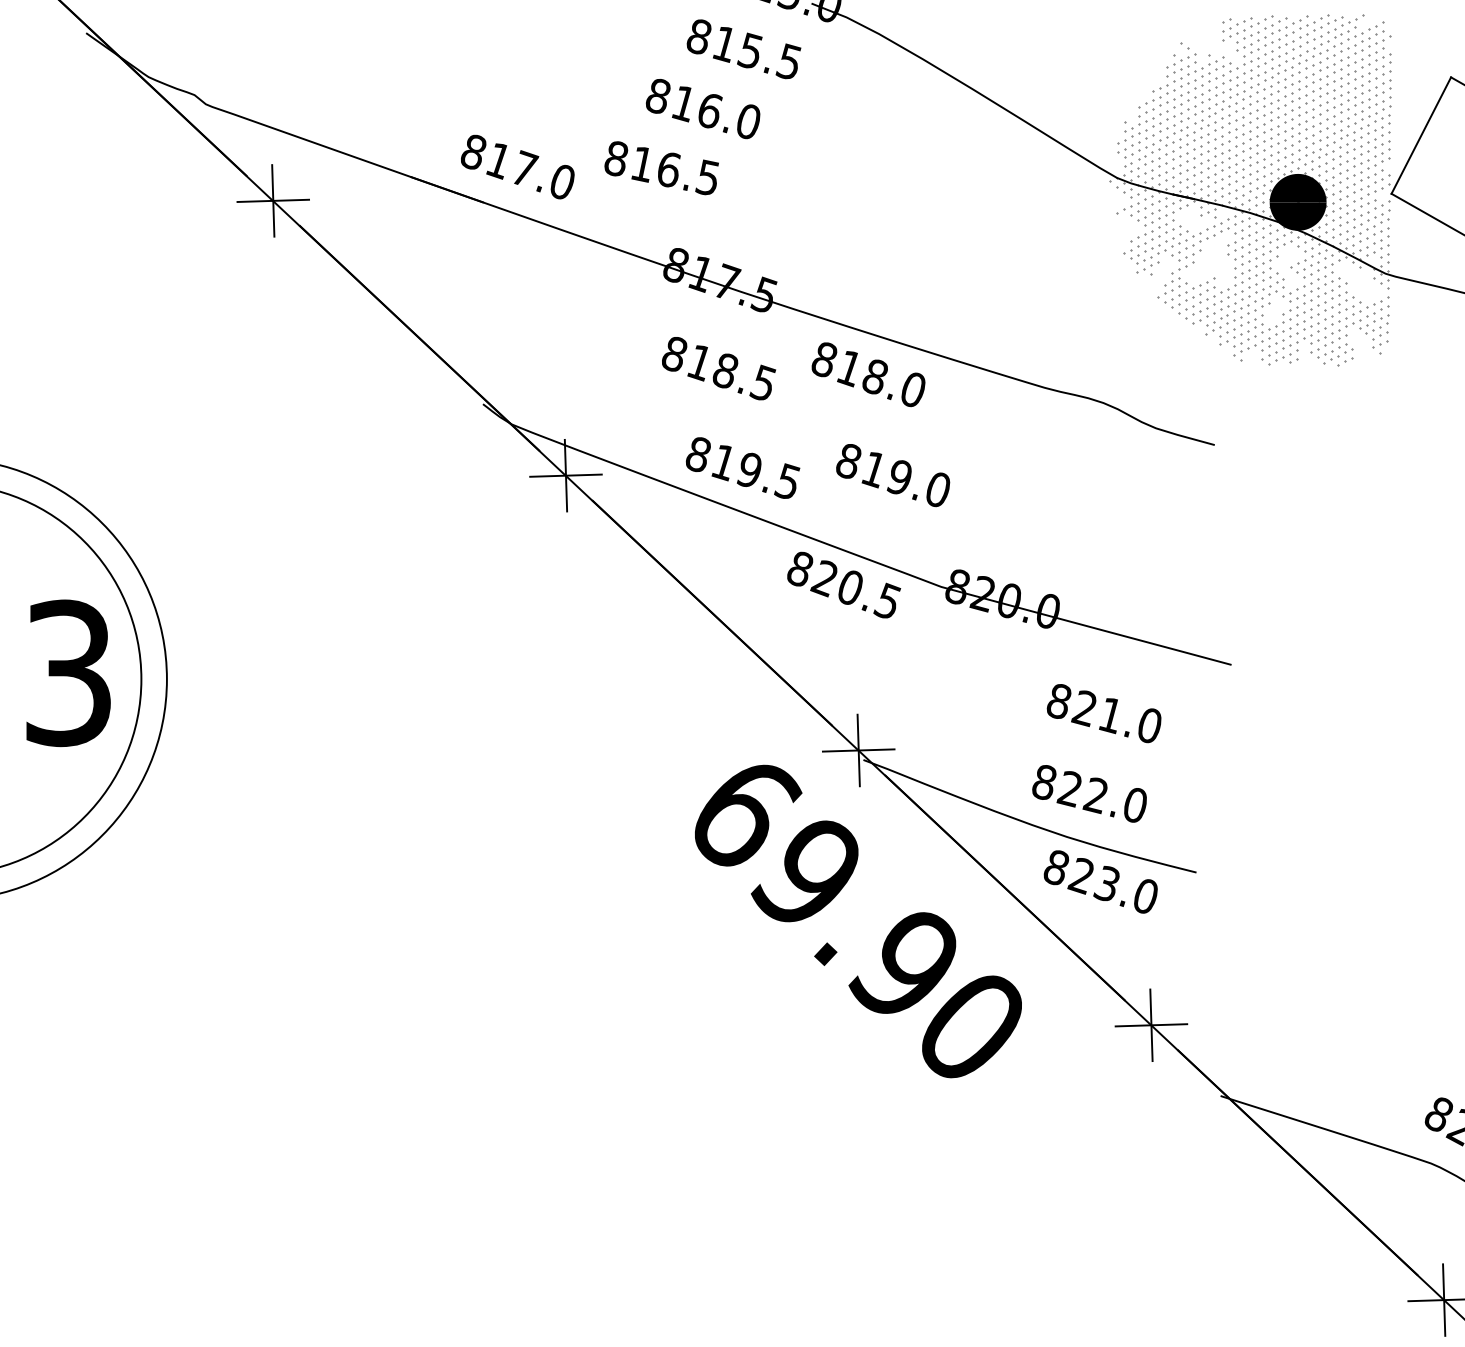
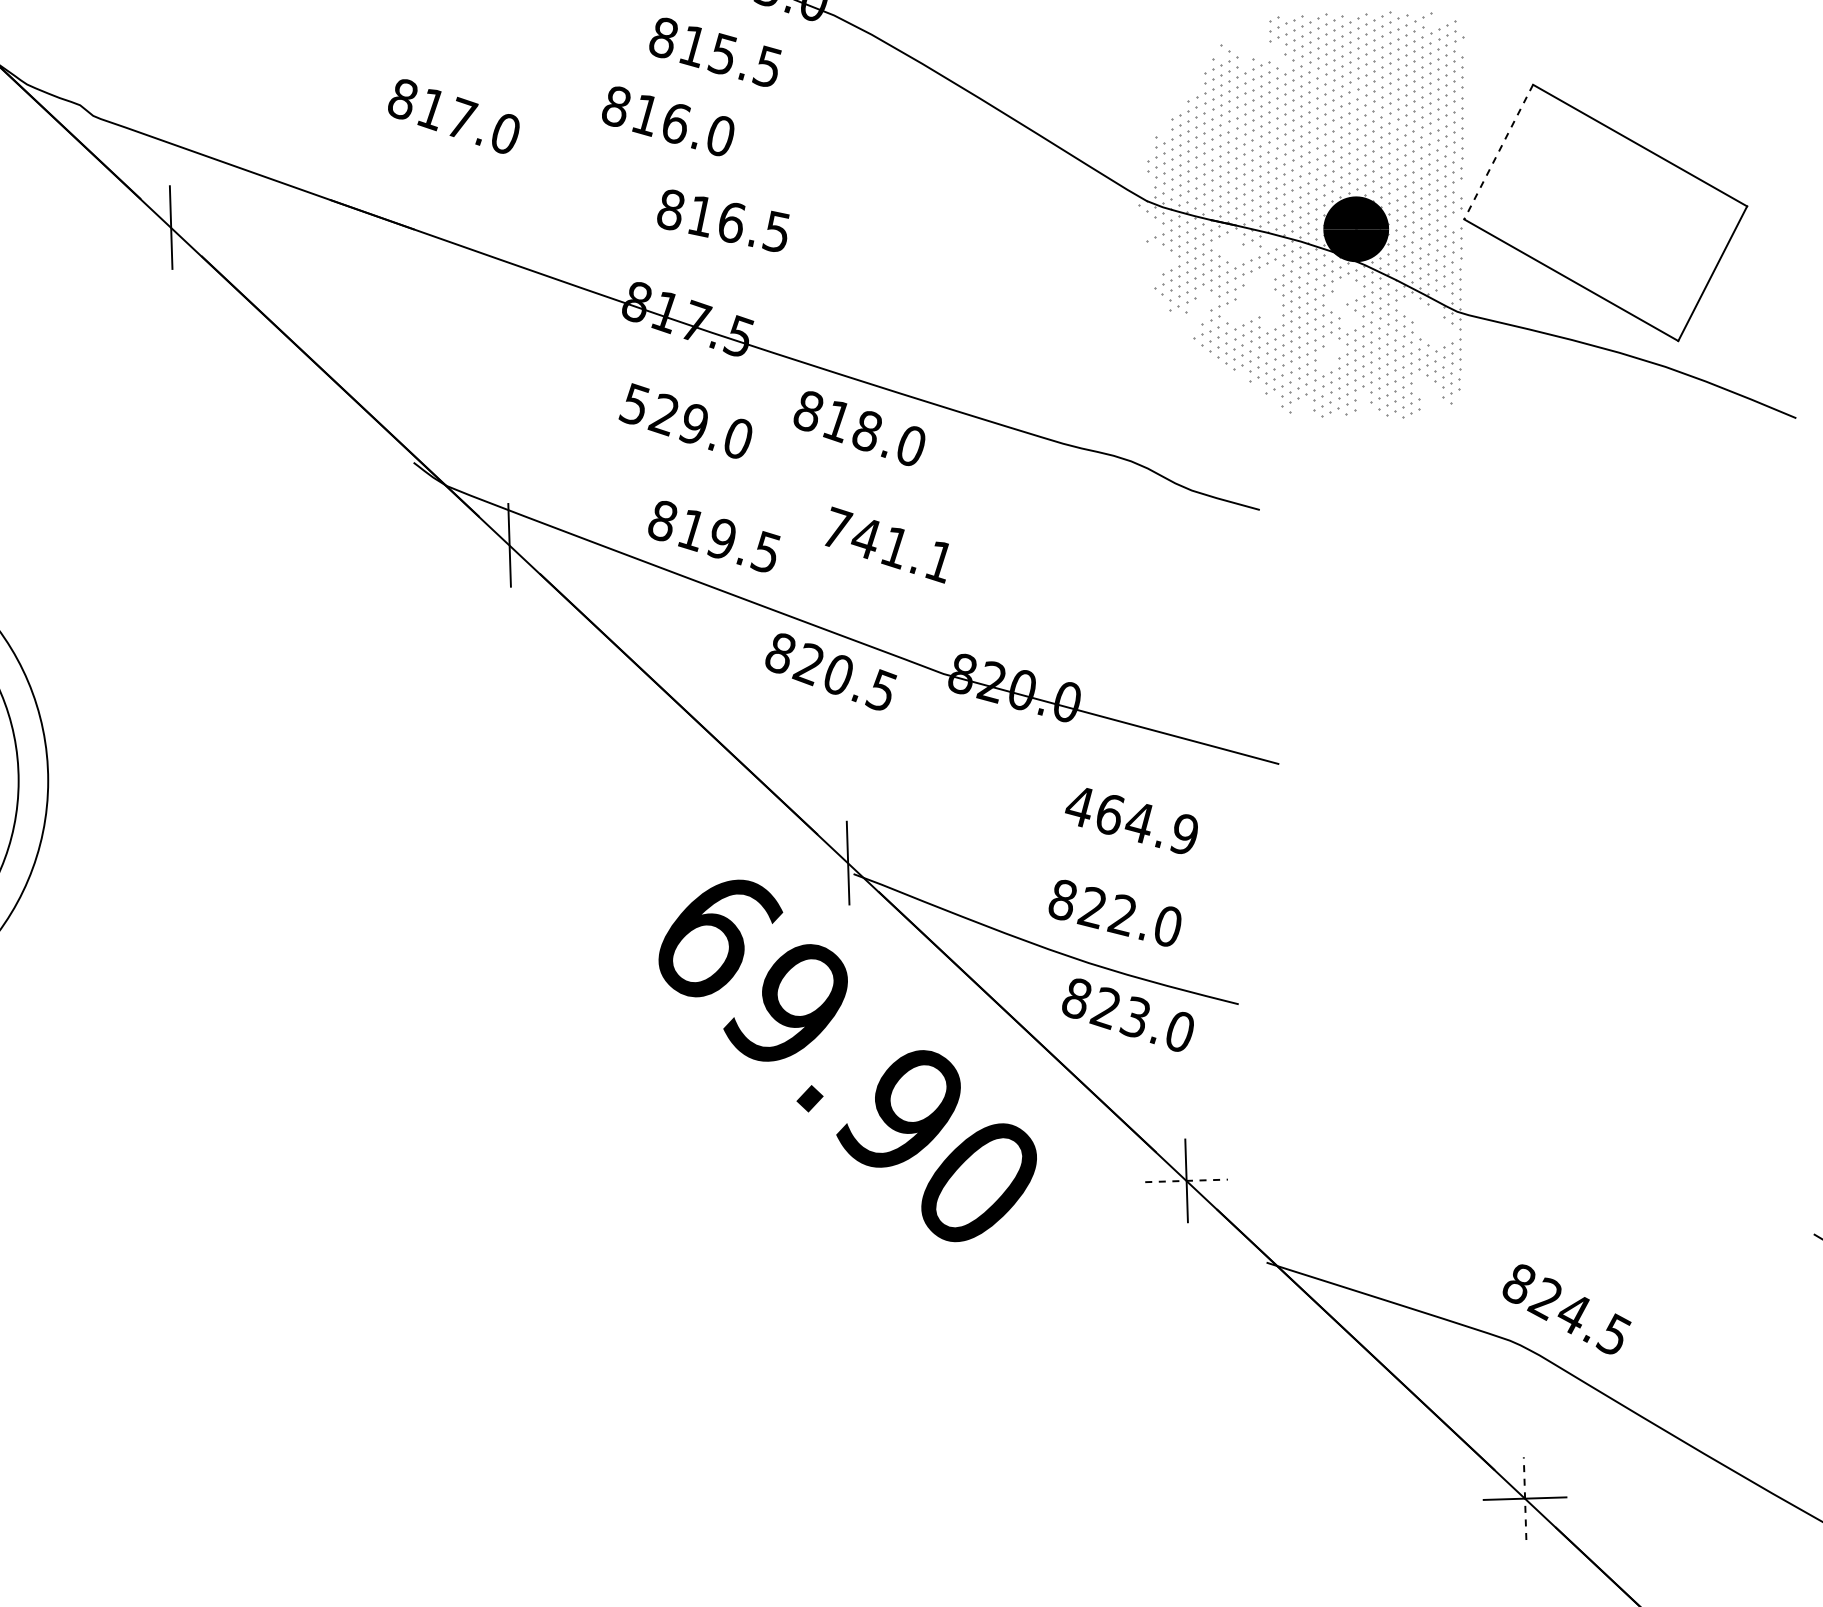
line: (1421, 135) -> (1498, 152), solid -> dashed
text: (517, 167) -> (453, 116), moved
text: (661, 167) -> (723, 220), moved
line: (272, 200) -> (170, 227), removed
text: (718, 367) -> (685, 420), 818.5 -> 529.0
text: (892, 474) -> (887, 544), 819.0 -> 741.1
line: (565, 475) -> (509, 545), removed
text: (1103, 713) -> (1131, 820), 821.0 -> 464.9
line: (858, 749) -> (847, 862), removed
line: (1152, 1024) -> (1187, 1180), solid -> dashed
line: (1444, 1299) -> (1525, 1498), solid -> dashed

